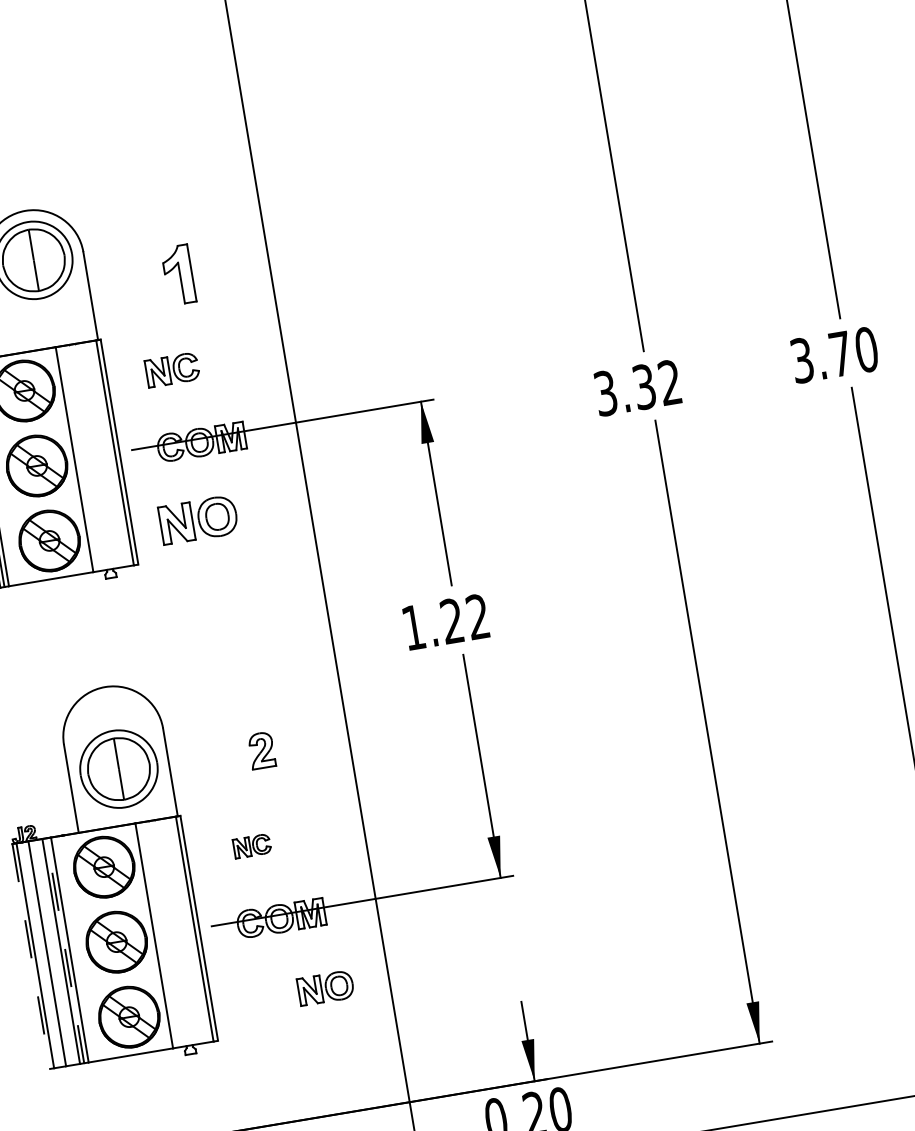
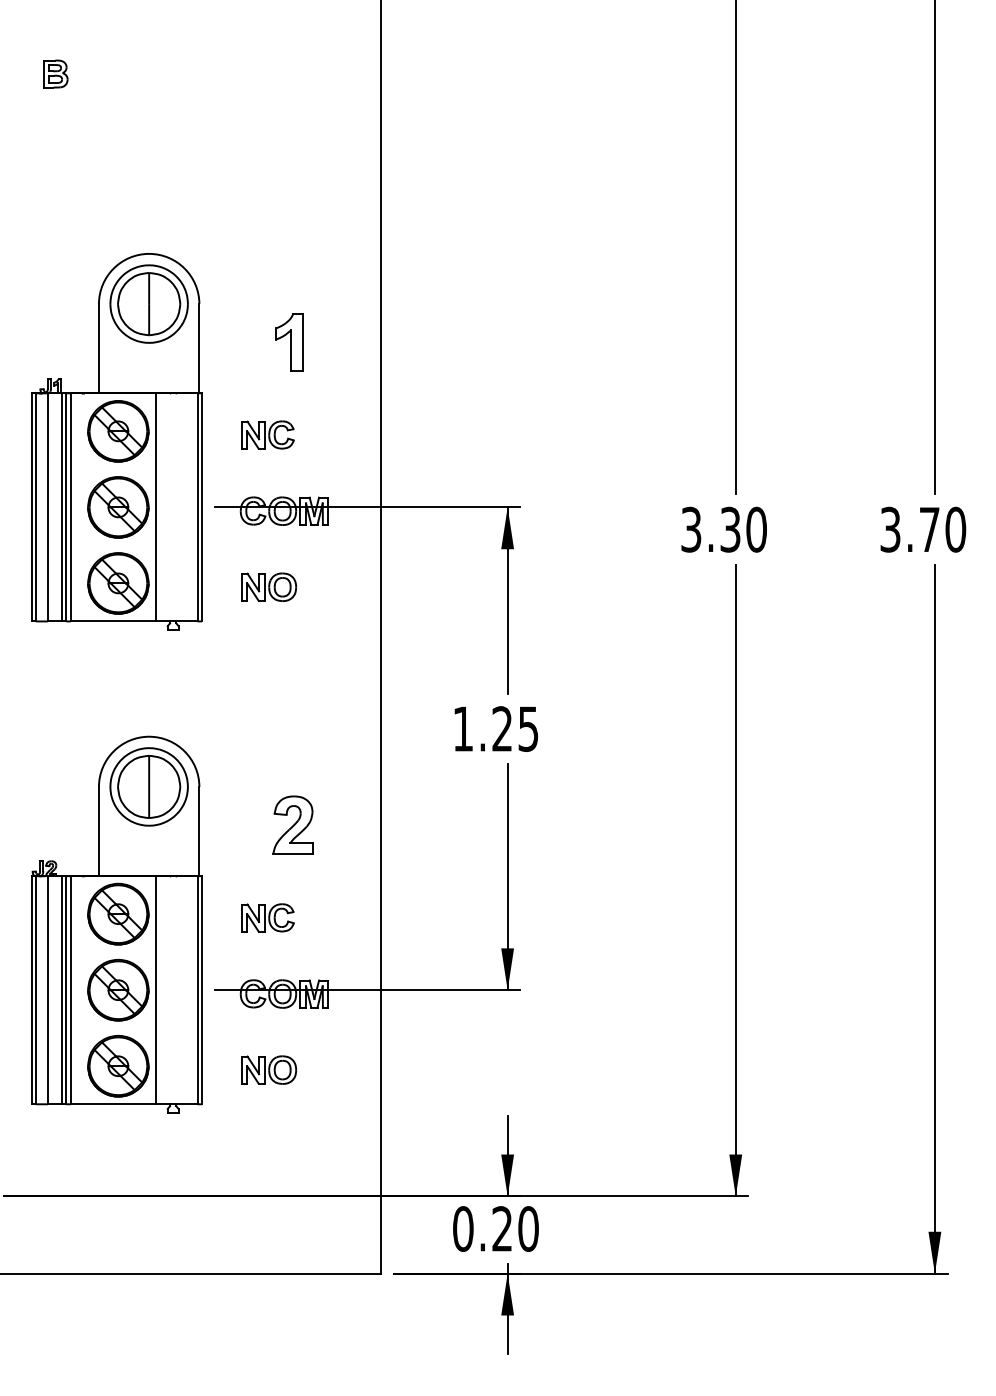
text: (670, 382) -> (756, 529), 3.32 -> 3.30
part: (199, 519) -> (269, 586), size x0.71
text: (478, 616) -> (528, 728), 1.22 -> 1.25
part: (261, 749) -> (292, 824), size x1.67
part: (118, 768) -> (148, 786), moved
part: (251, 845) -> (267, 917), size x1.43
line: (65, 950) -> (66, 989), dashed -> solid
line: (31, 956) -> (31, 990), dashed -> solid
part: (326, 987) -> (269, 1069), moved

